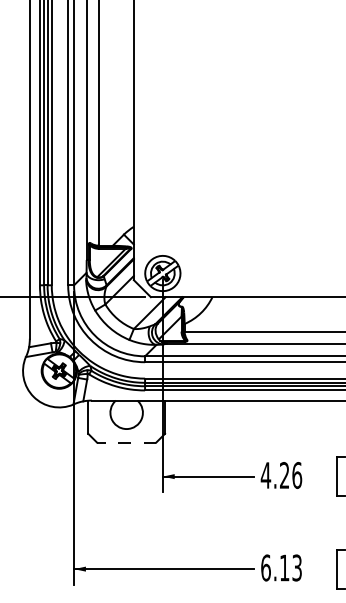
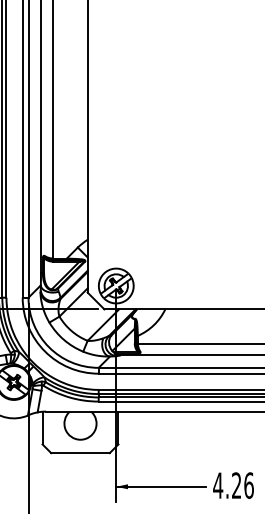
line: (126, 442) -> (80, 453), dashed -> solid

